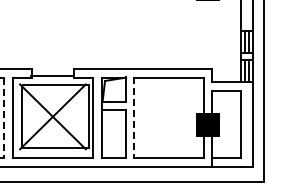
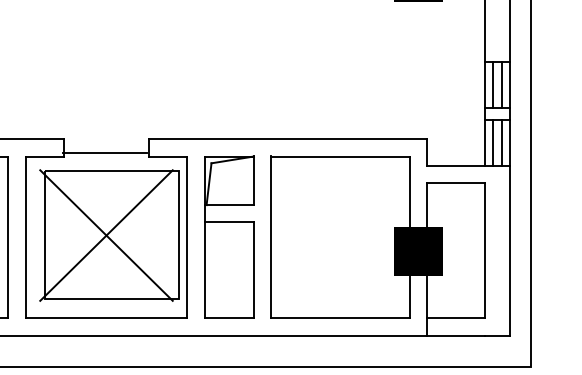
line: (4, 118) -> (8, 238), dashed -> solid
line: (134, 118) -> (270, 238), dashed -> solid

